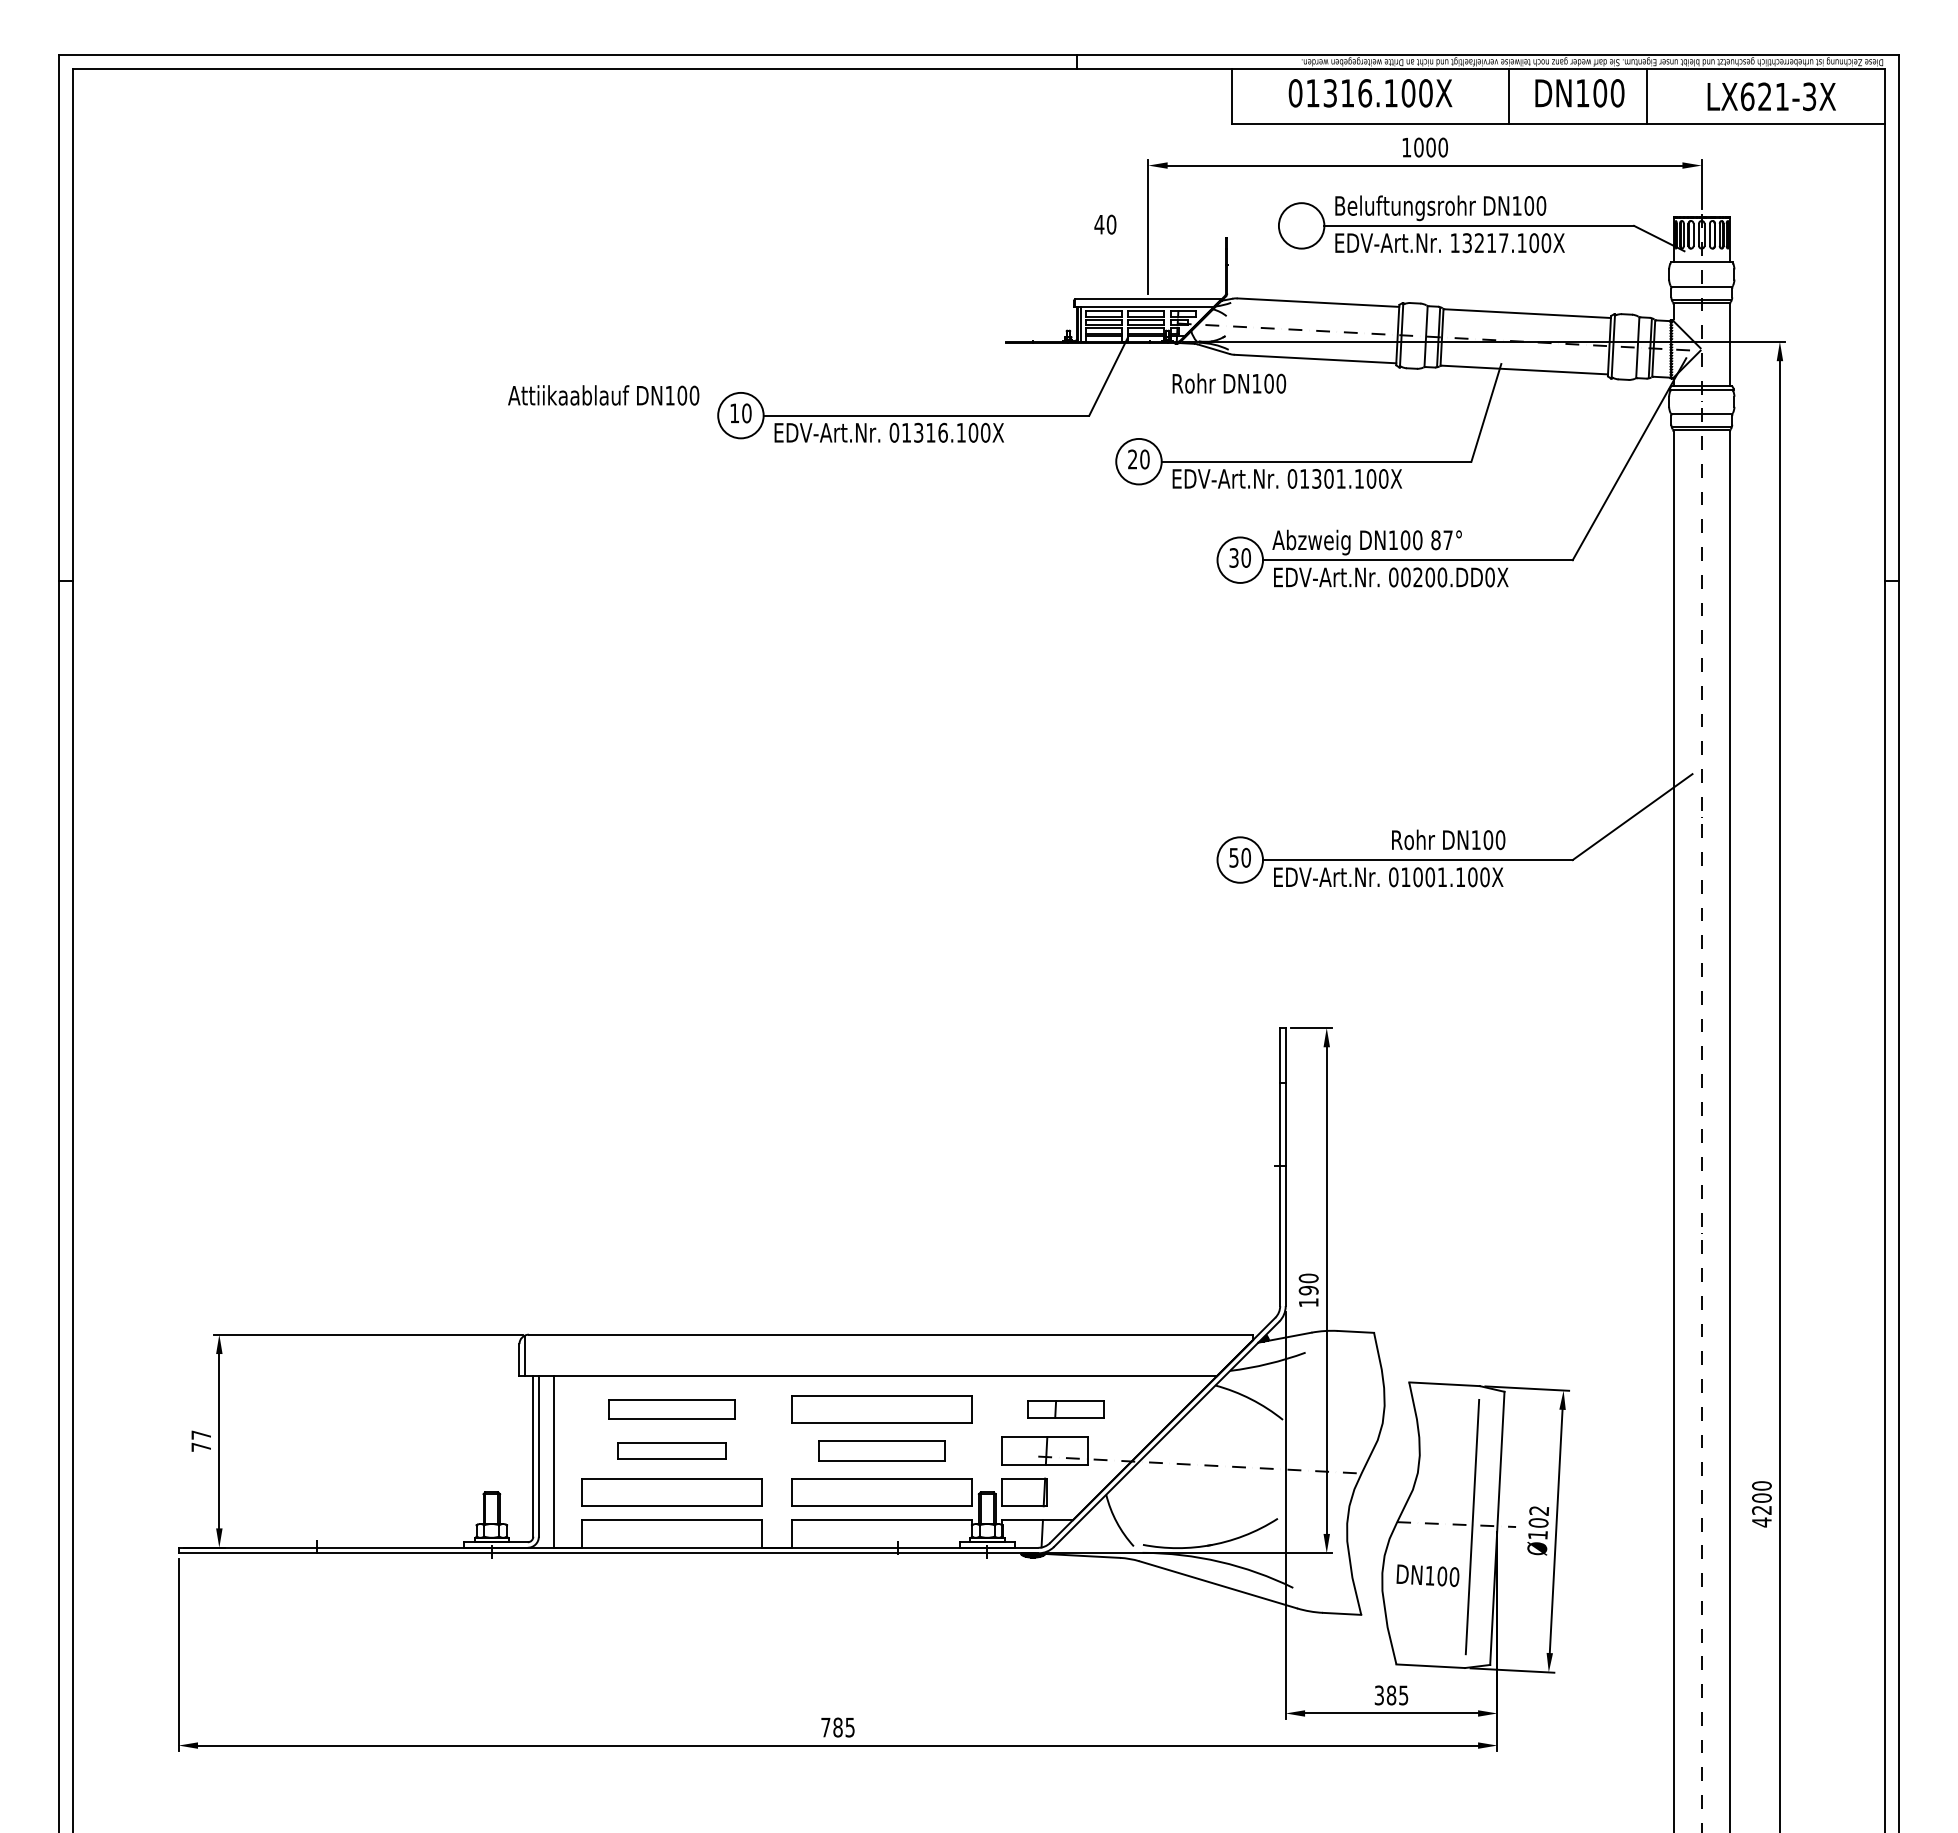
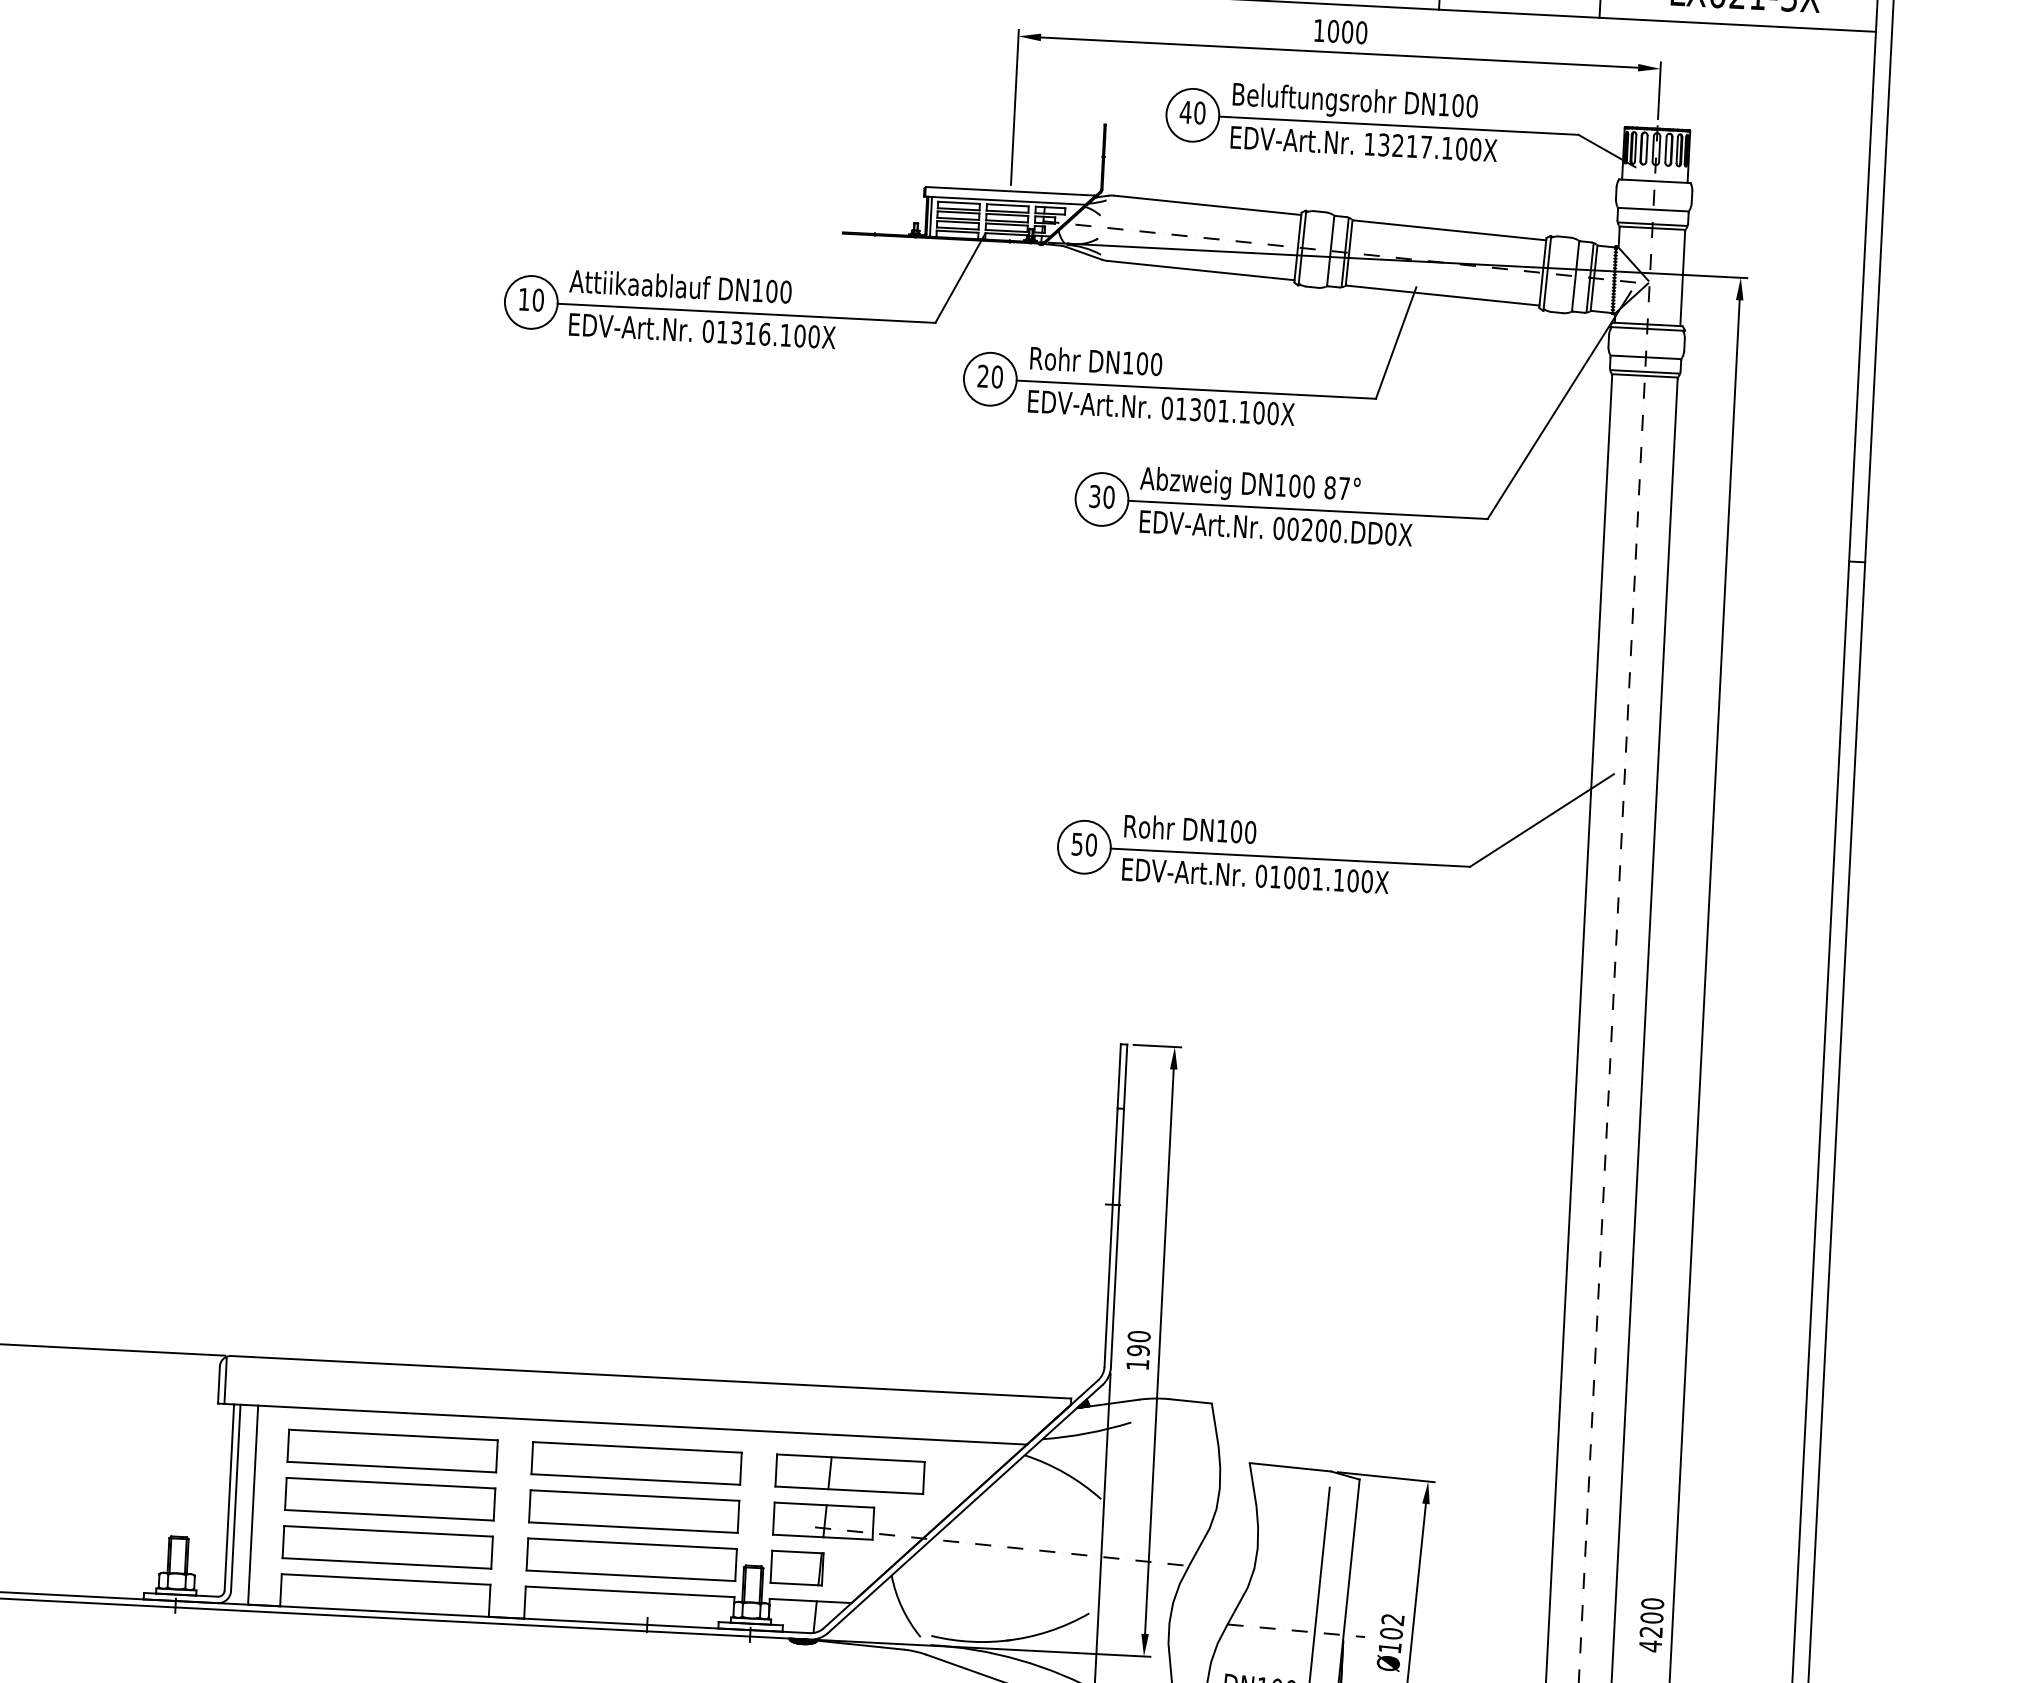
text: (1105, 224) -> (1192, 112), moved
text: (1229, 383) -> (1096, 361), moved
text: (603, 395) -> (680, 286), moved
text: (1448, 839) -> (1190, 828), moved
part: (671, 1409) -> (392, 1451), size x1.43
part: (1065, 1409) -> (849, 1474), size x1.67
part: (671, 1450) -> (389, 1498), size x1.67
part: (881, 1450) -> (633, 1511), size x1.43

